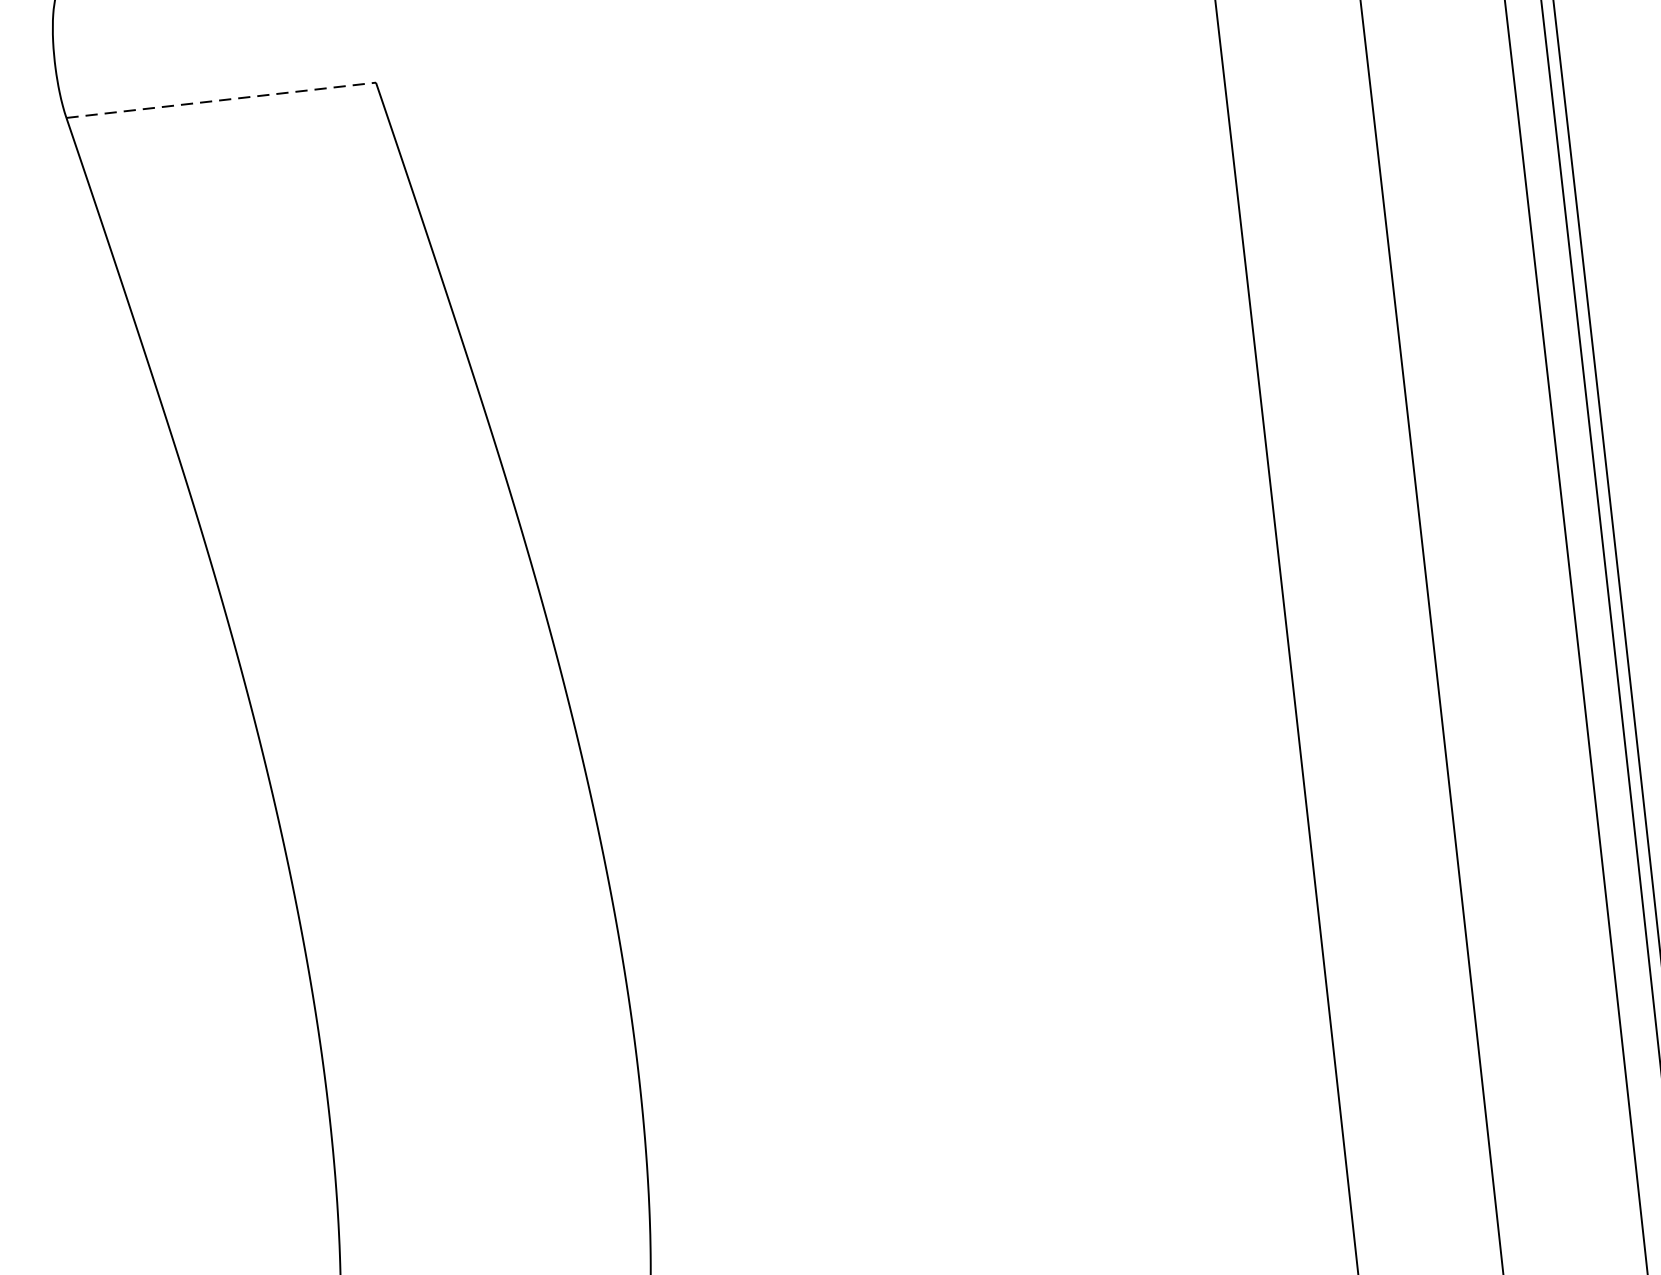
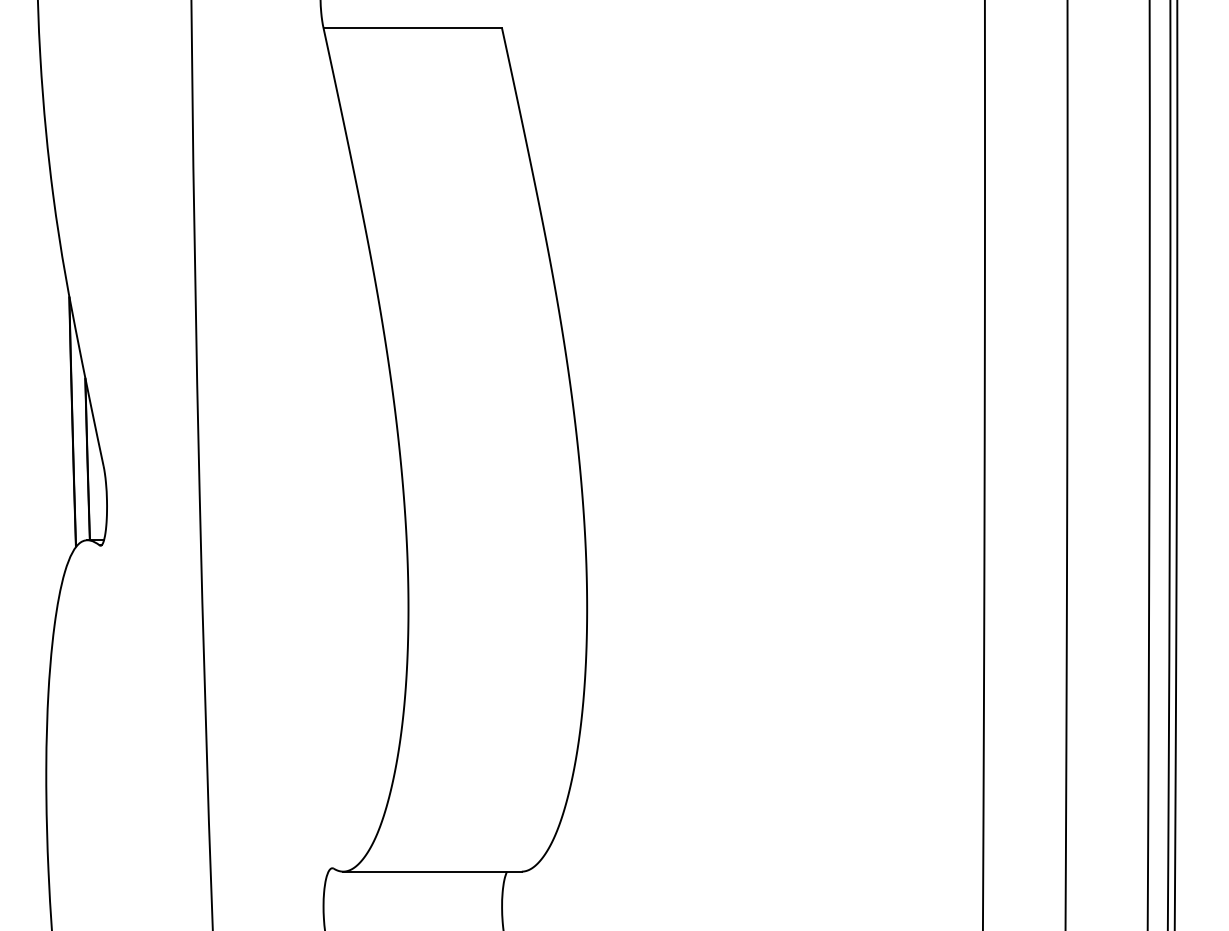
line: (222, 99) -> (413, 27), dashed -> solid

